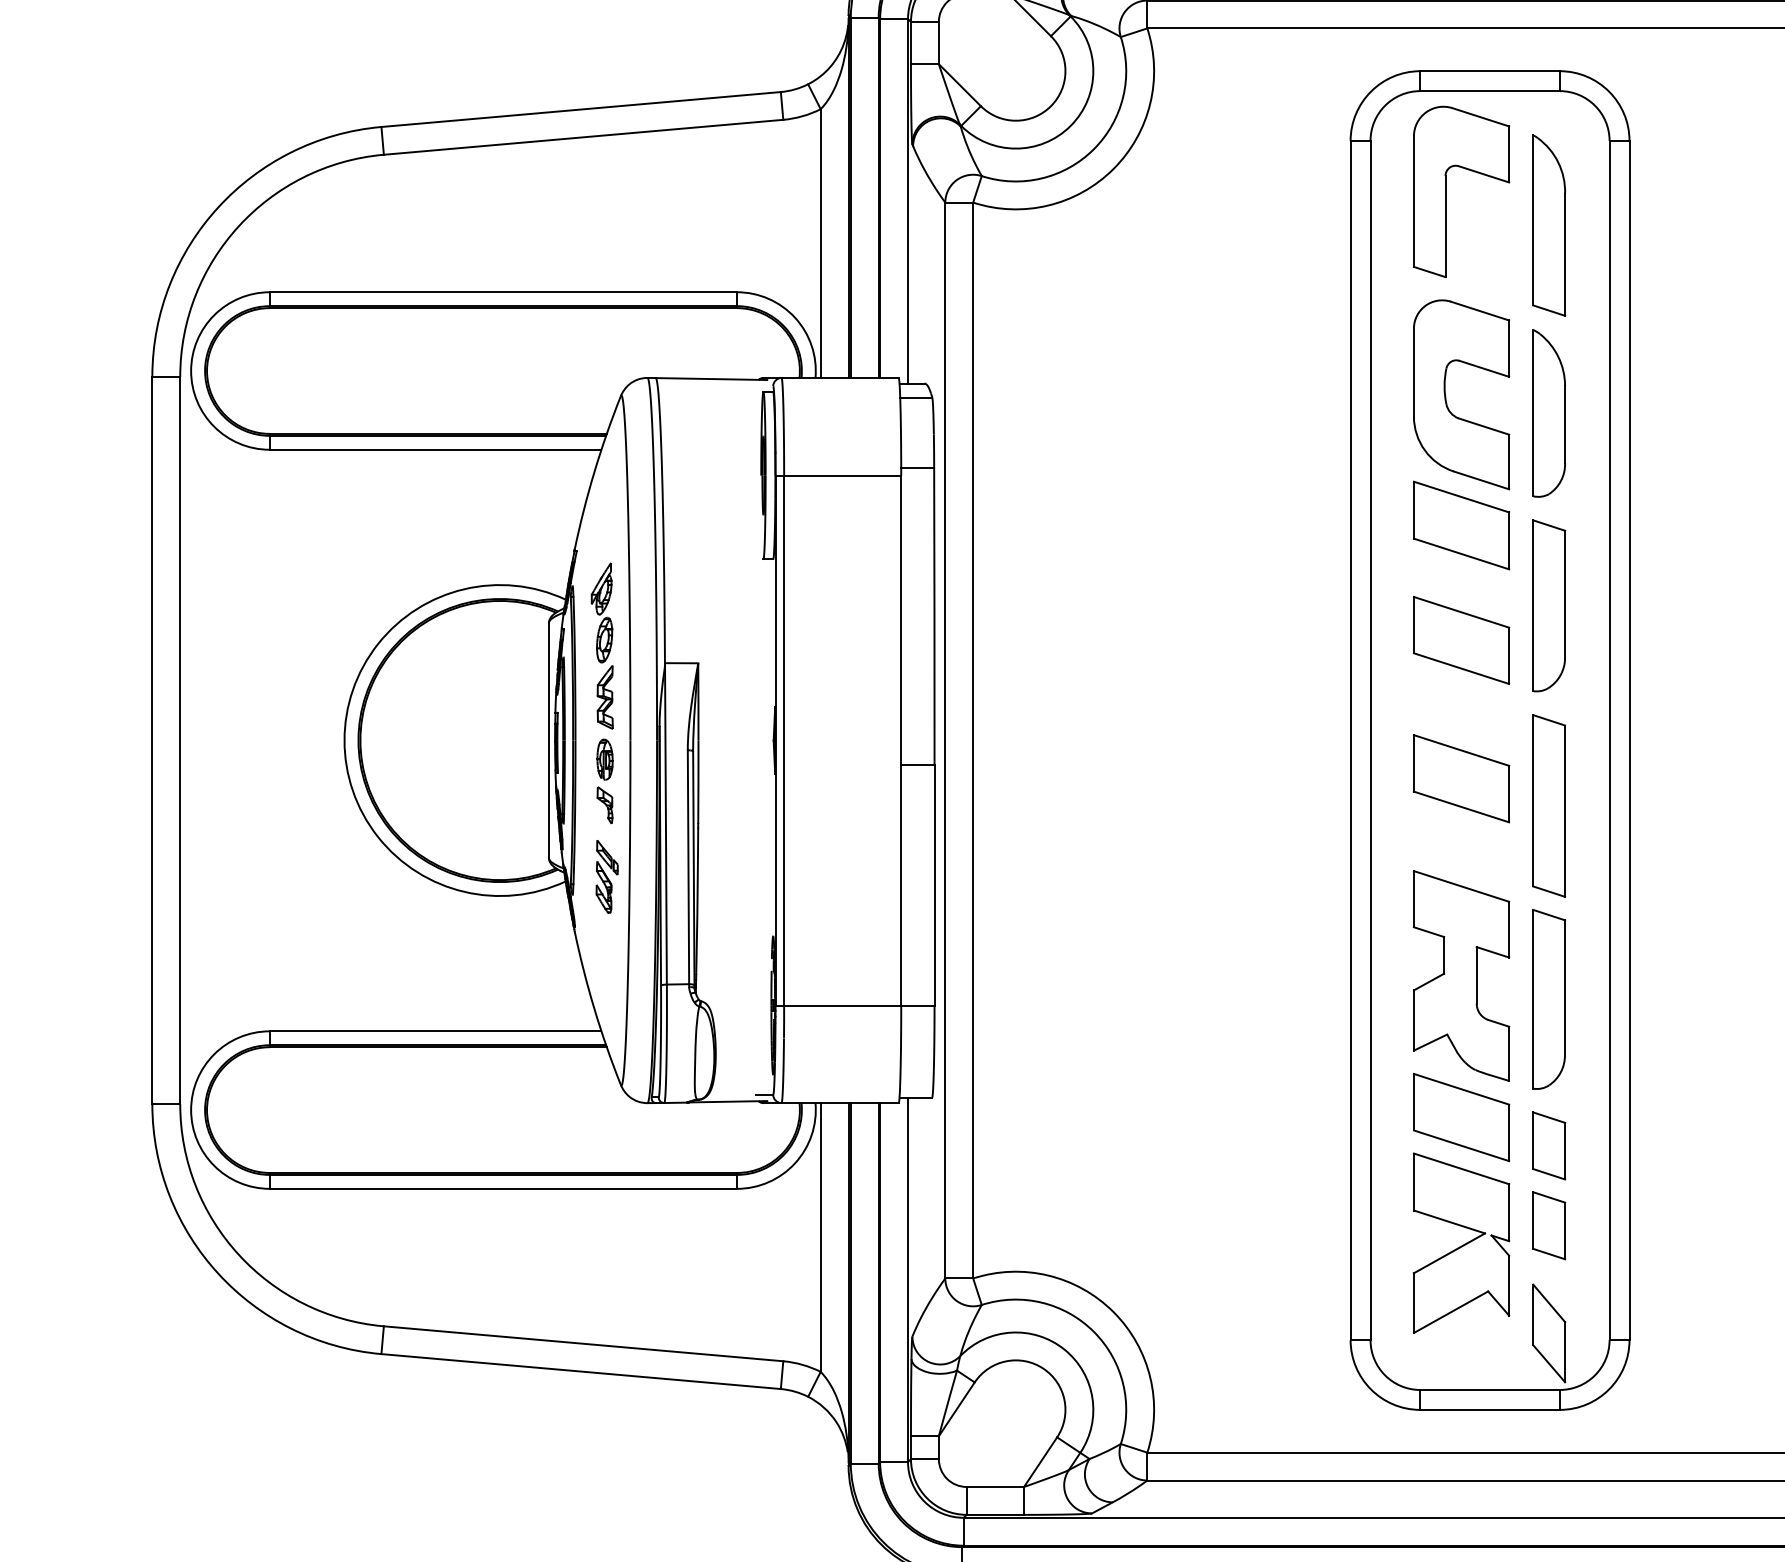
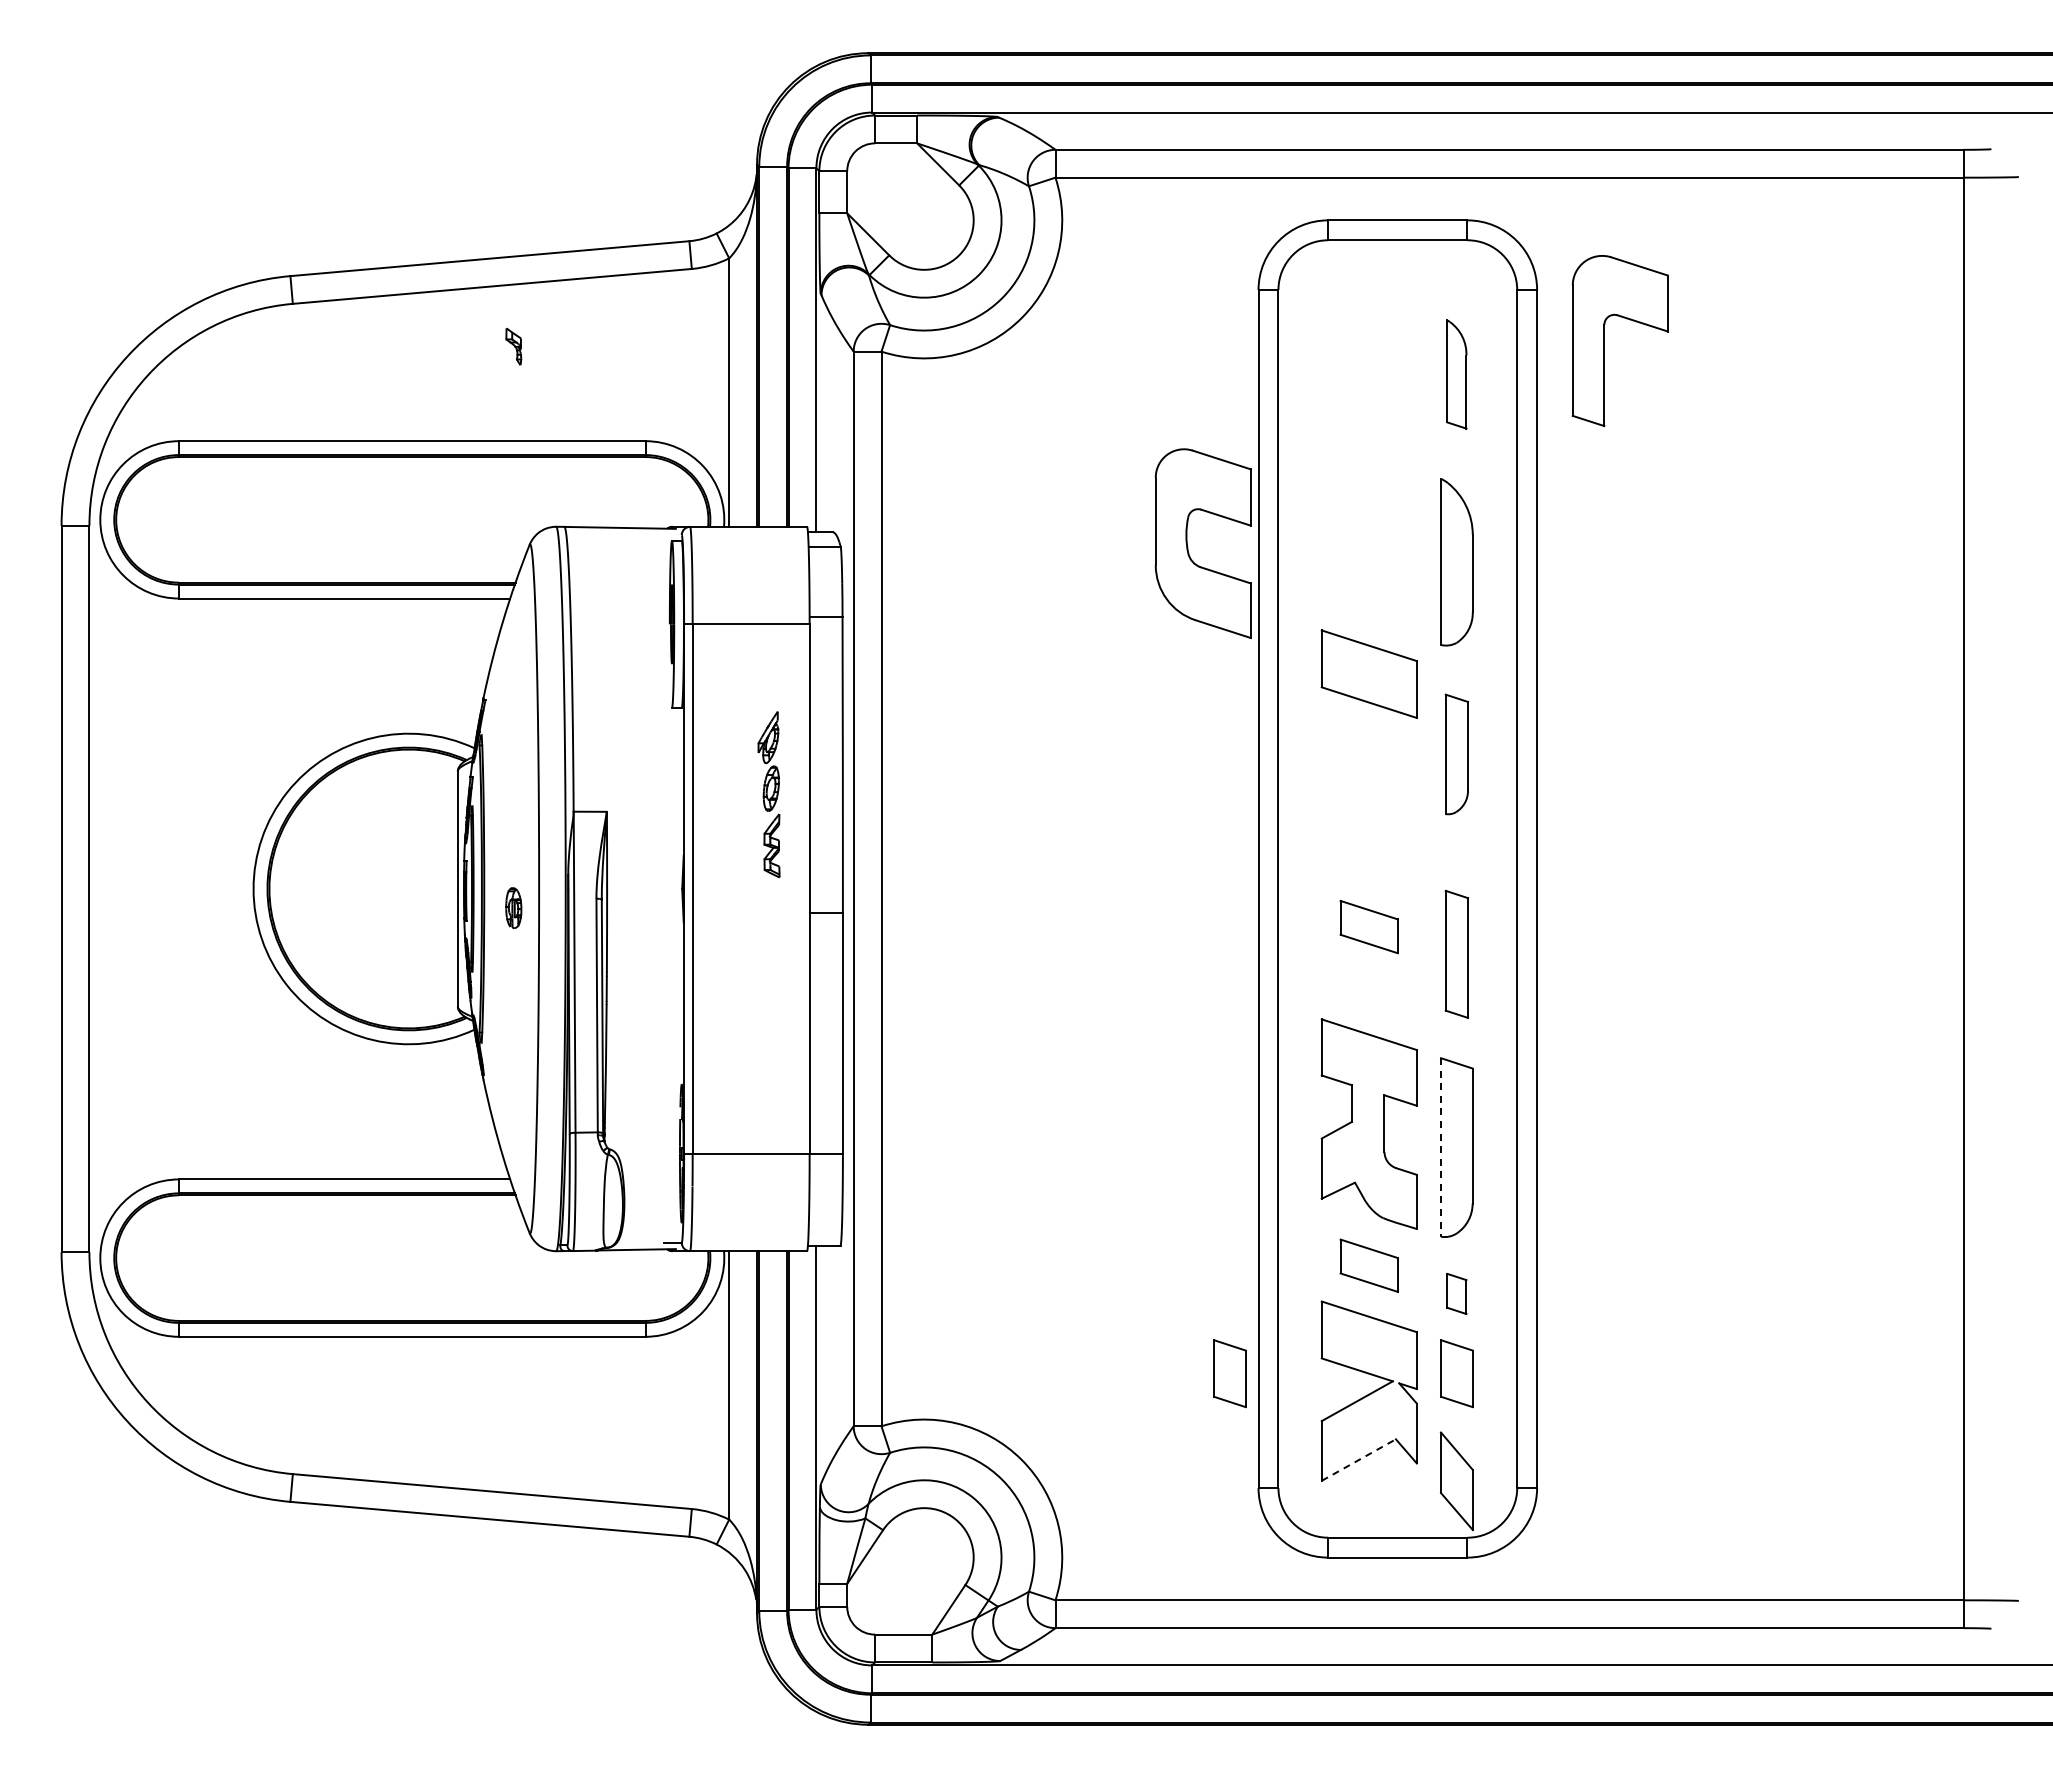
part: (1445, 192) -> (1604, 341), moved
part: (1548, 225) -> (1456, 374), size x0.6
part: (1446, 397) -> (1188, 546), moved
part: (1548, 605) -> (1456, 754), size x0.7
part: (1460, 639) -> (1368, 788), removed
part: (601, 645) -> (768, 794), moved
part: (1460, 778) -> (1368, 926), size x0.6
part: (604, 805) -> (513, 346), moved
part: (1548, 806) -> (1456, 954), size x0.7
part: (606, 877) -> (515, 1025), removed
line: (1533, 999) -> (1441, 1147), solid -> dashed
part: (1460, 1117) -> (1368, 1265), size x0.6
part: (1548, 1145) -> (1456, 1293), size x0.6
part: (1321, 1225) -> (1229, 1373), added
line: (1451, 1311) -> (1359, 1459), solid -> dashed

